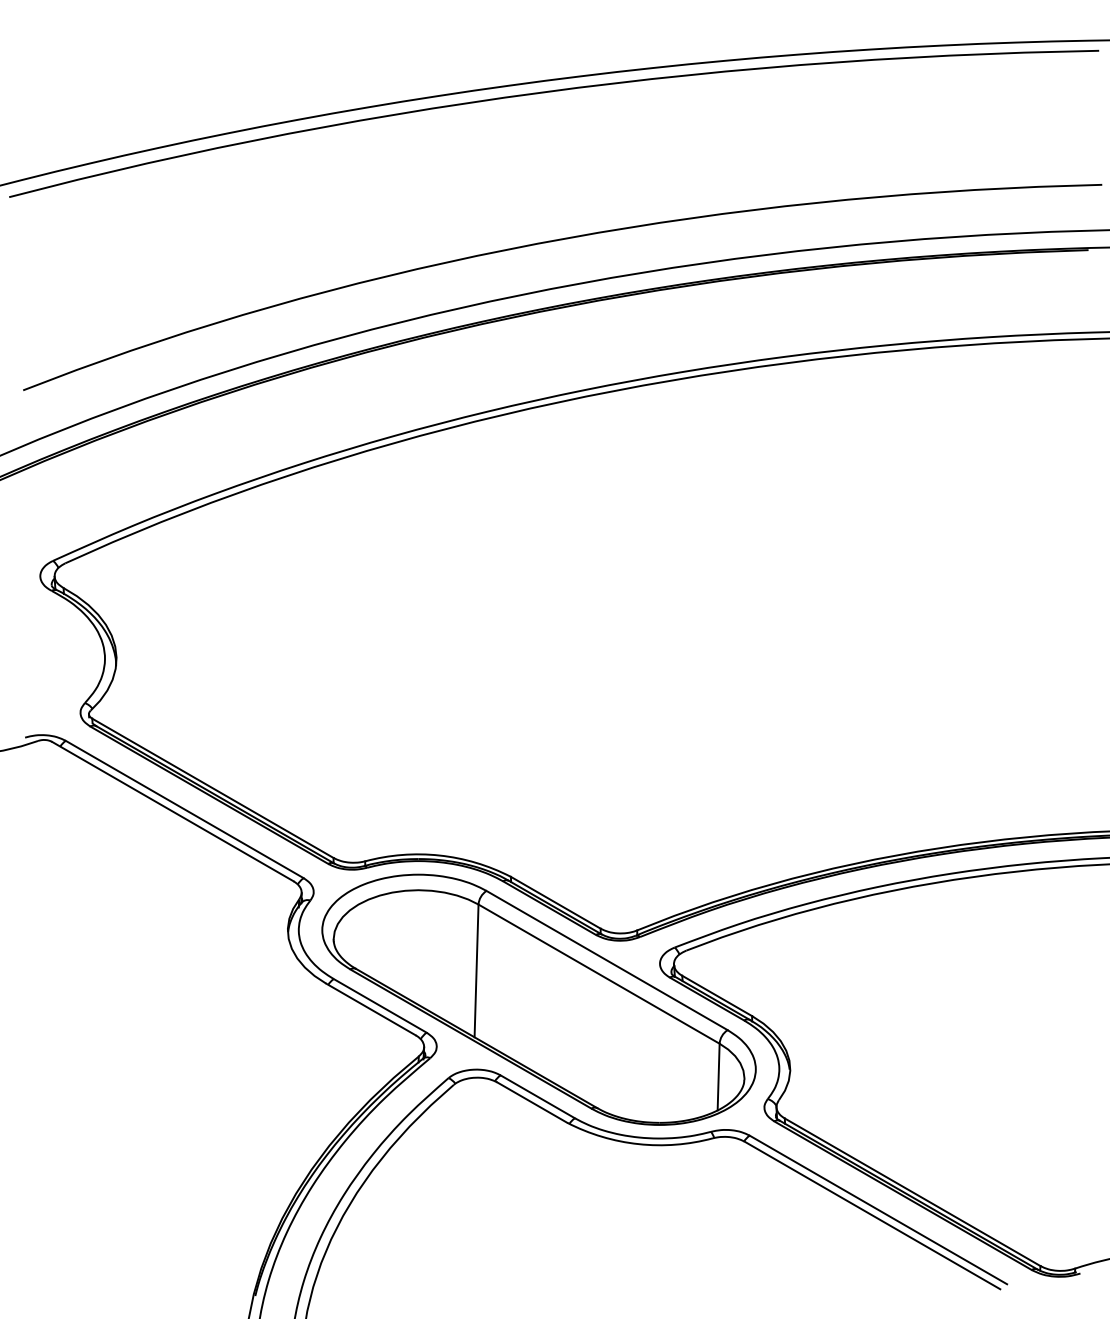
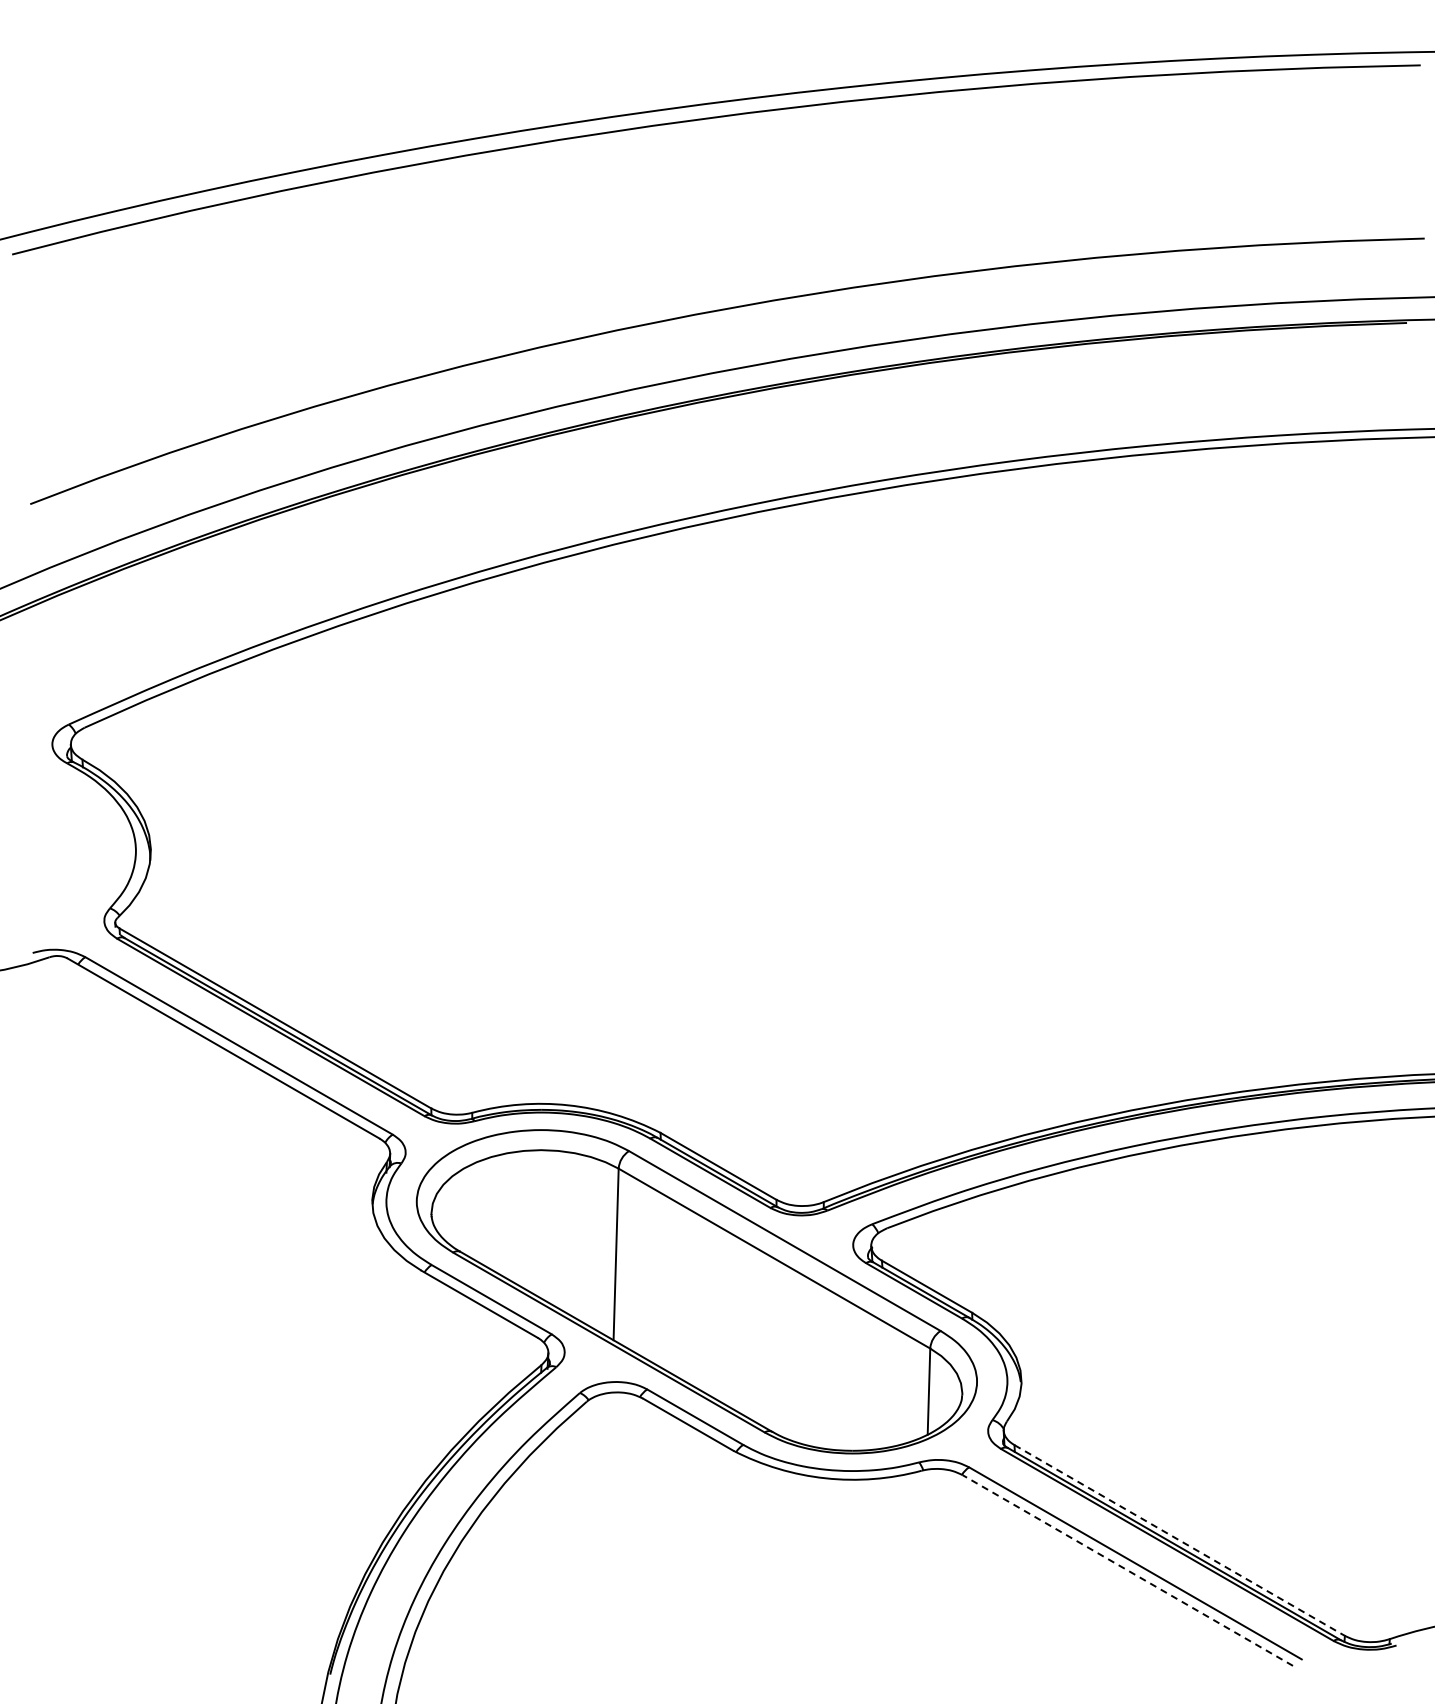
line: (912, 1192) -> (1179, 1540), solid -> dashed
line: (872, 1215) -> (1127, 1570), solid -> dashed

